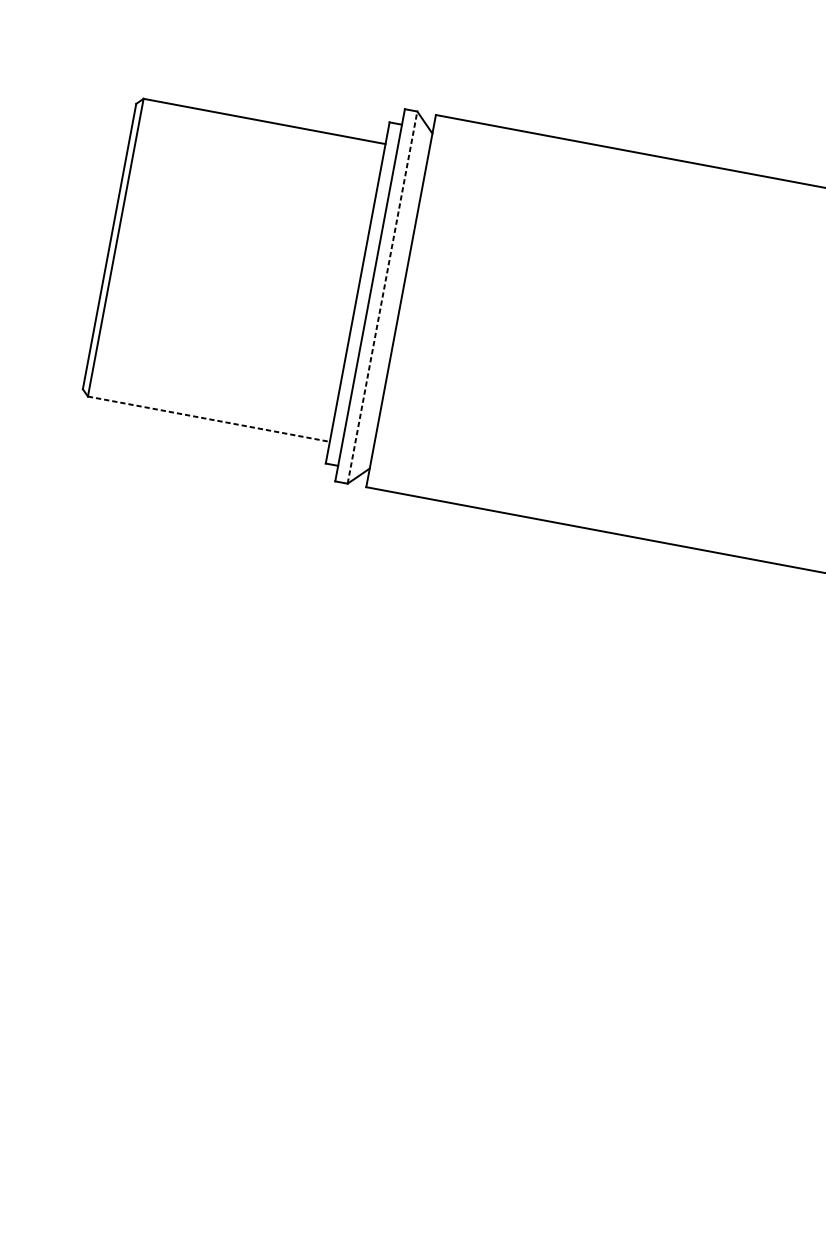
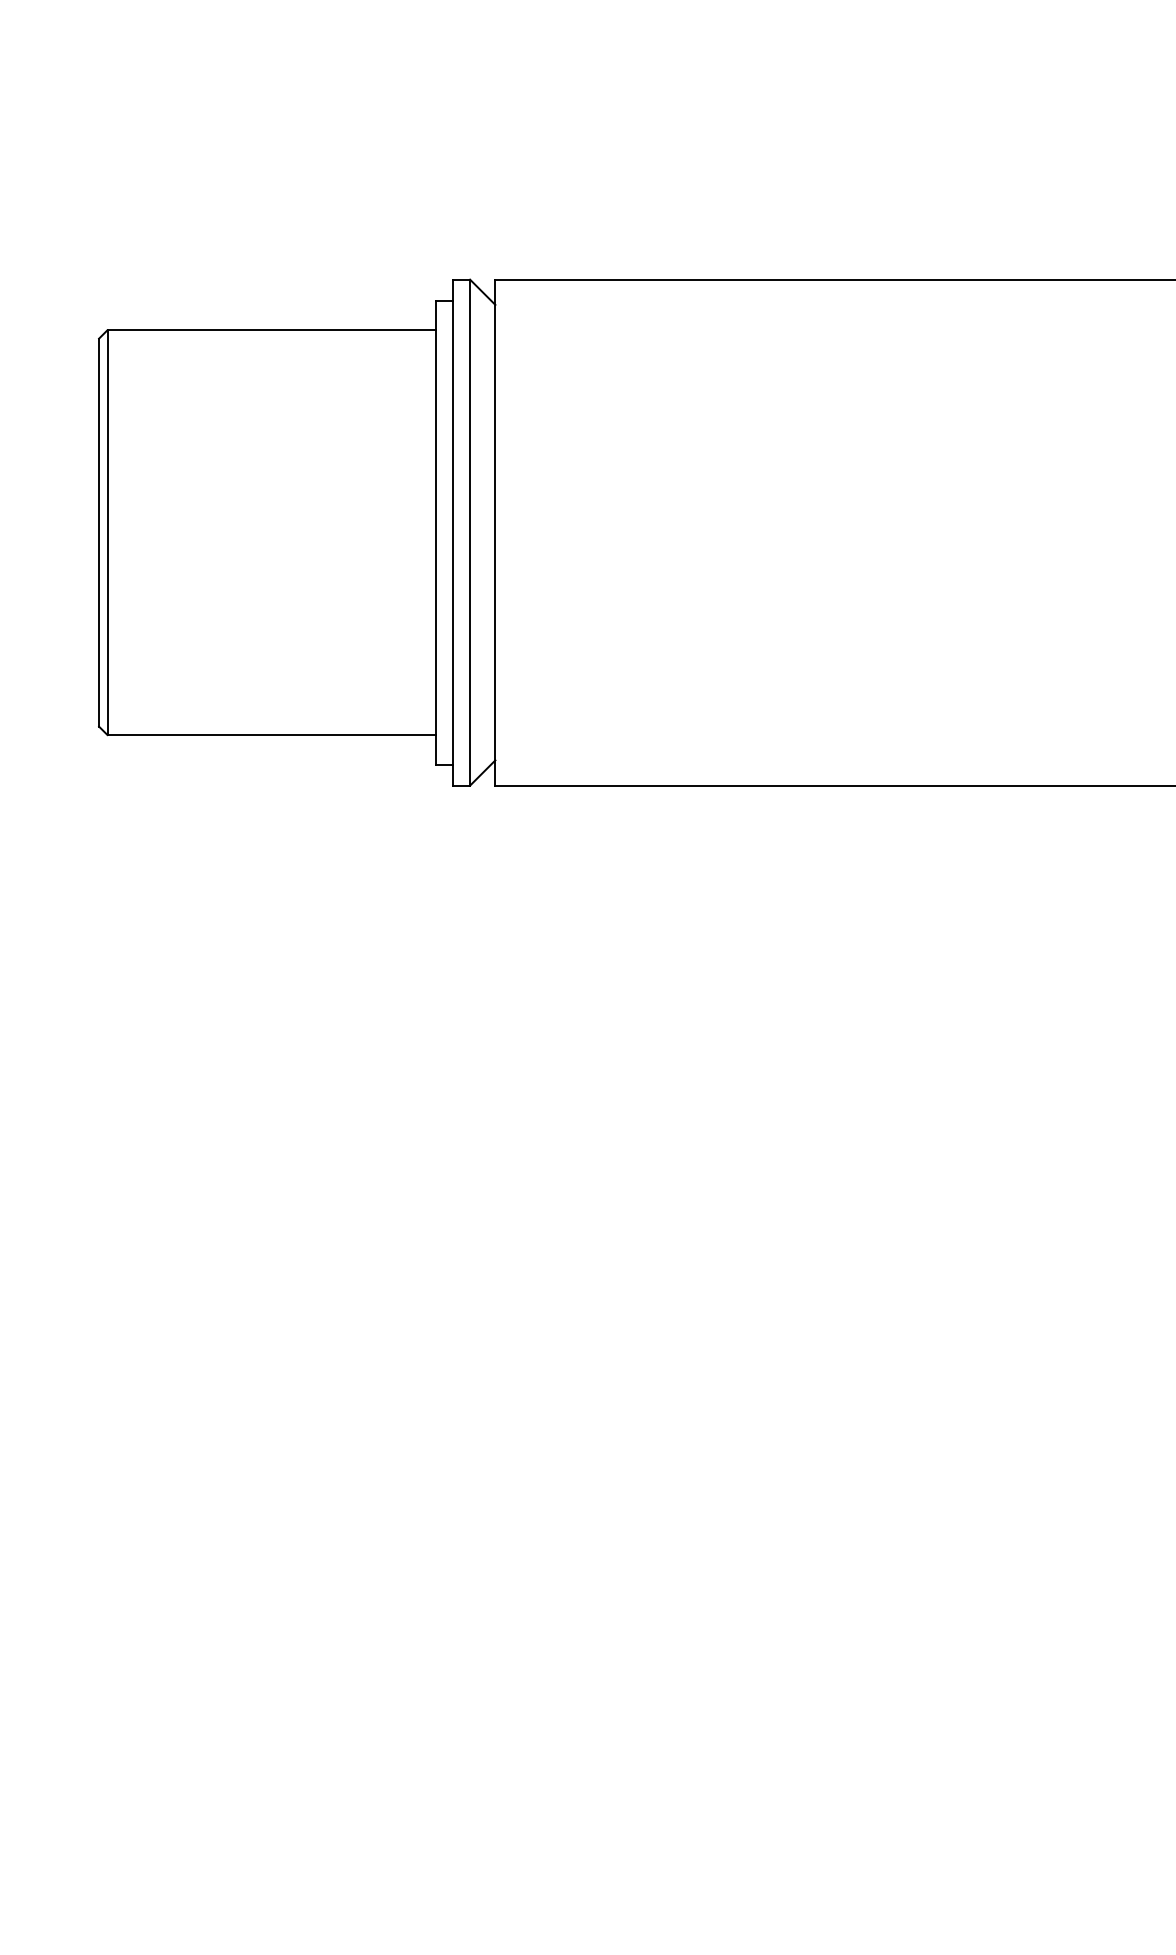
line: (382, 297) -> (470, 532), dashed -> solid
line: (209, 419) -> (272, 735), dashed -> solid

